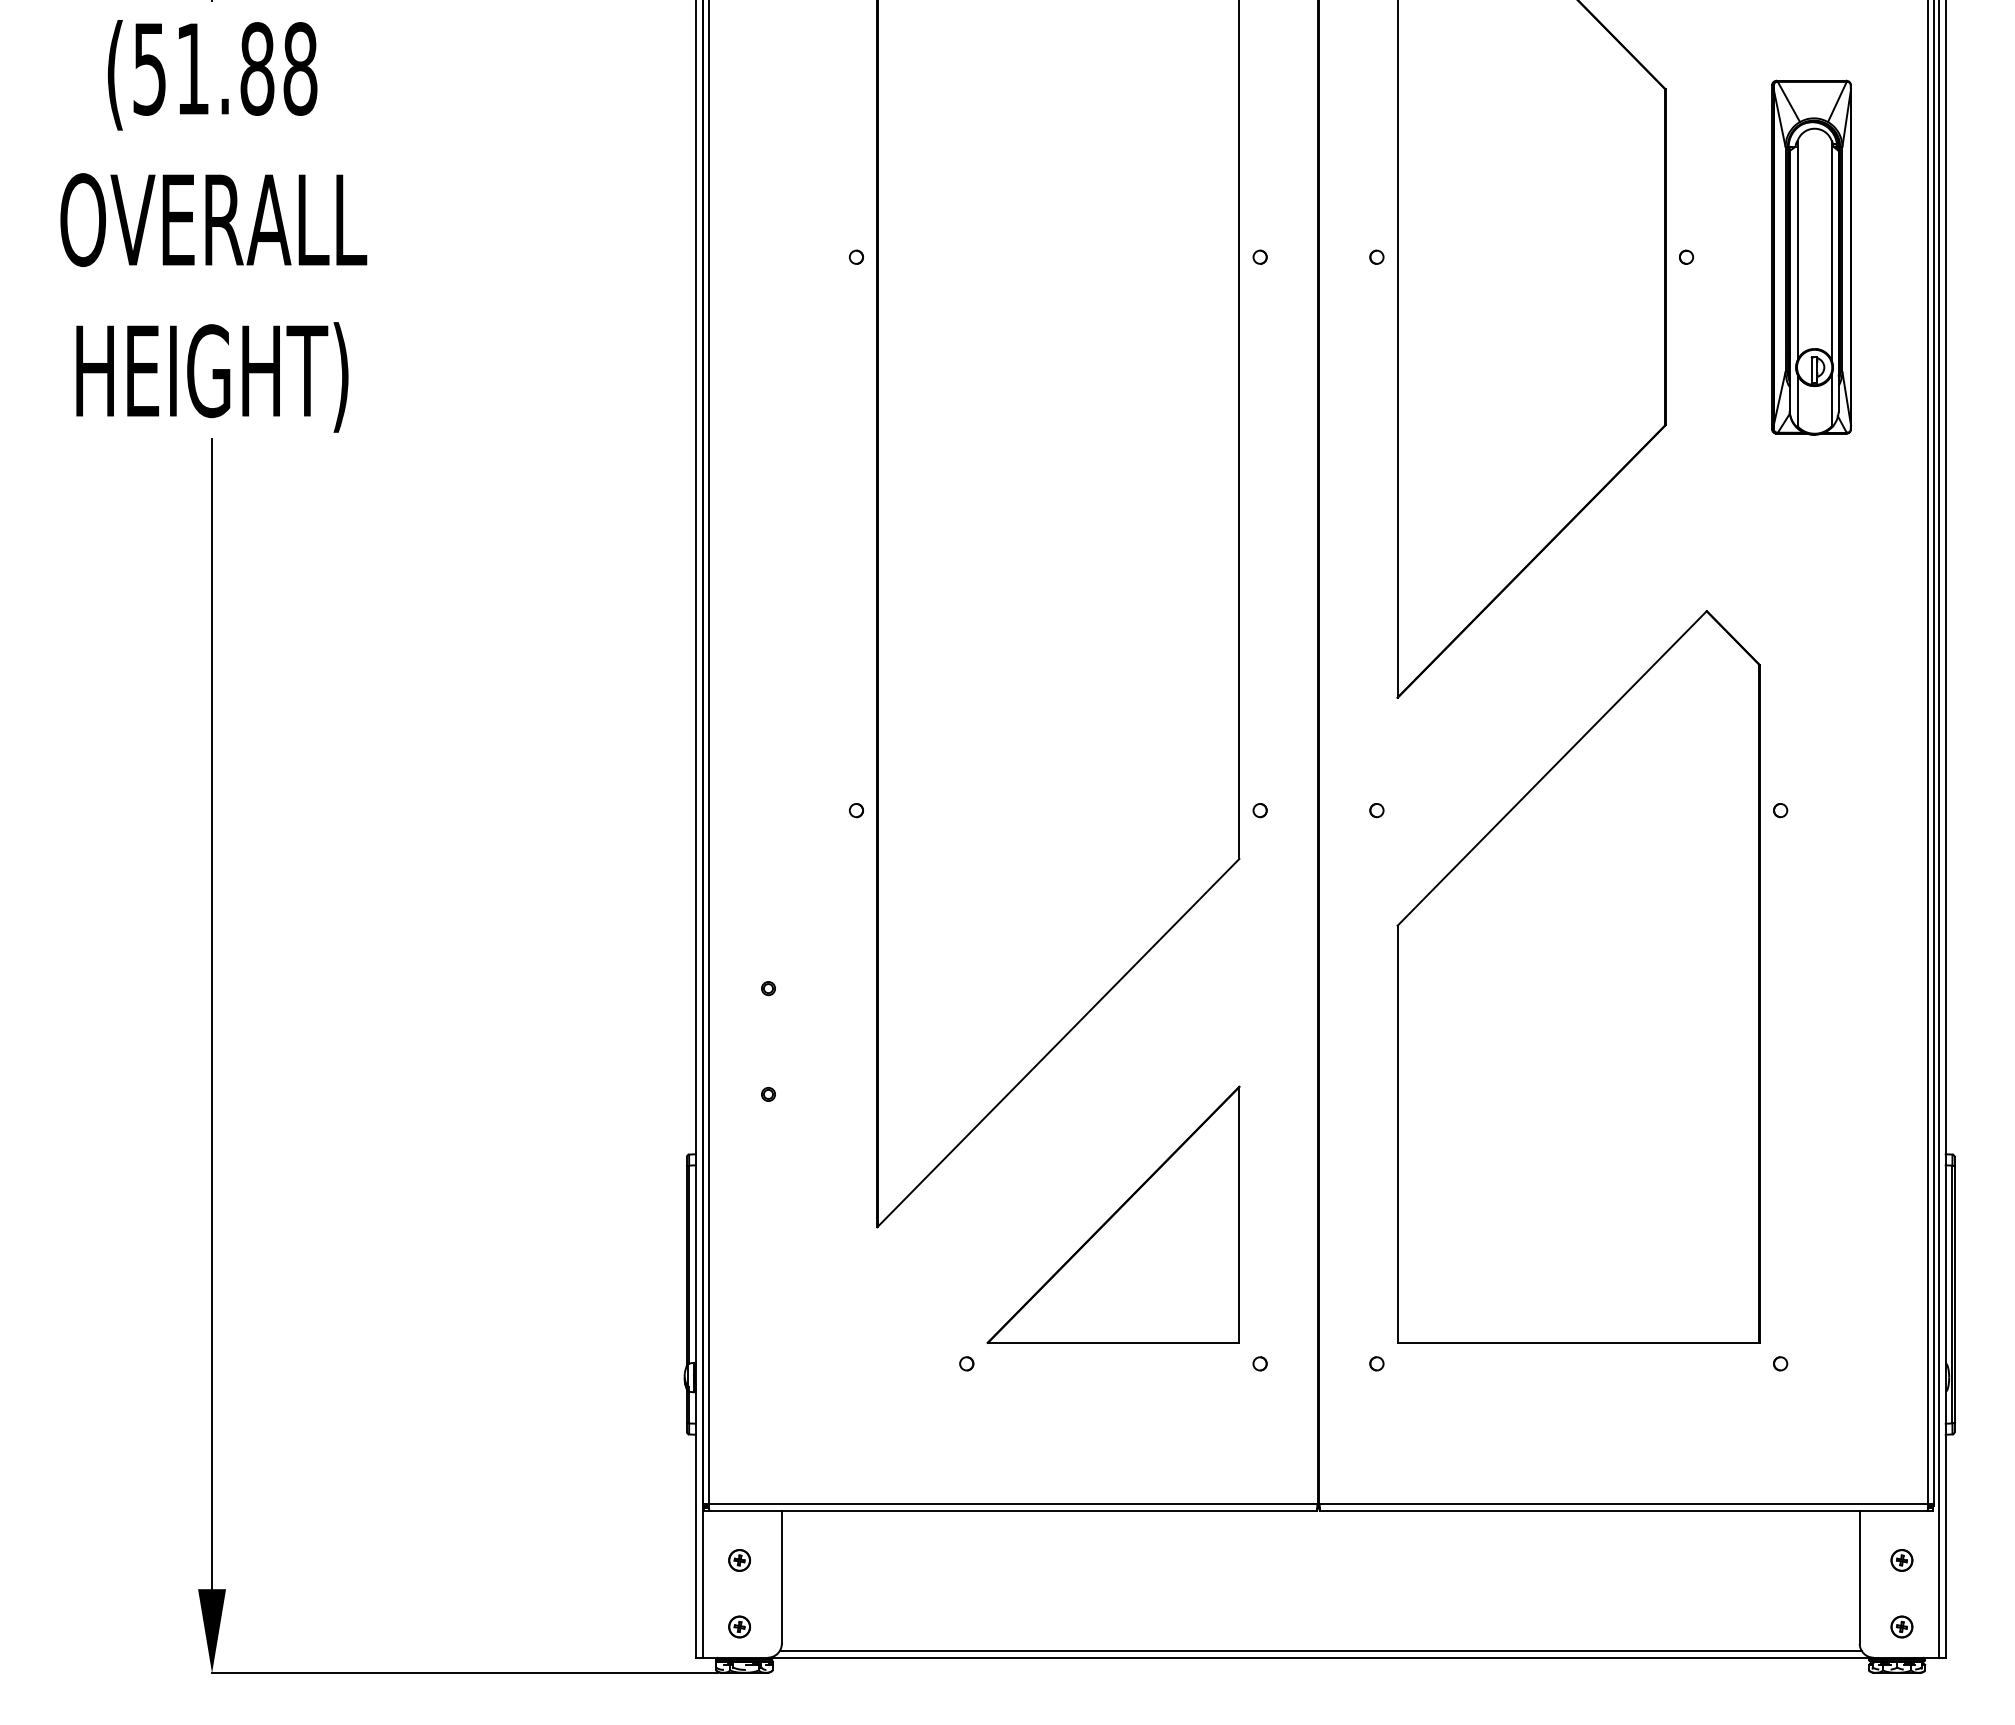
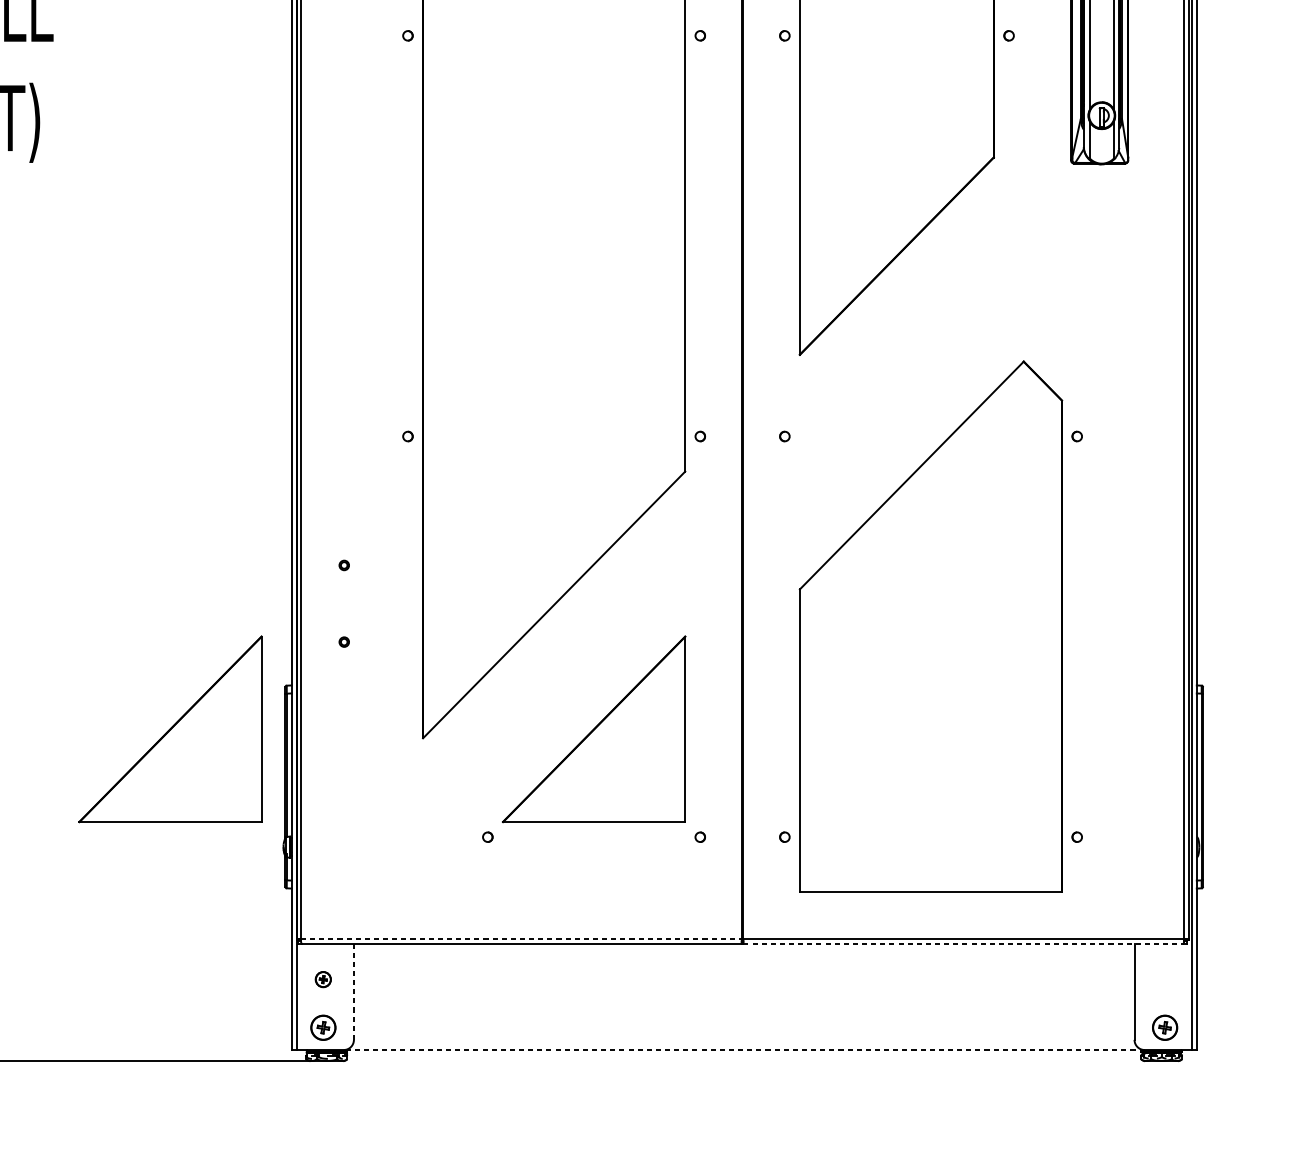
part: (1578, 976) -> (930, 626), moved
part: (528, 1214) -> (170, 729), added
line: (1013, 1503) -> (521, 938), solid -> dashed
line: (1623, 1510) -> (963, 943), solid -> dashed
part: (1901, 1560) -> (1164, 979), removed
line: (781, 1577) -> (353, 991), solid -> dashed
part: (739, 1626) -> (323, 1027), size x1.6
part: (1901, 1626) -> (1164, 1027), size x1.6
line: (1320, 1650) -> (744, 1044), removed
line: (1320, 1657) -> (744, 1049), solid -> dashed

